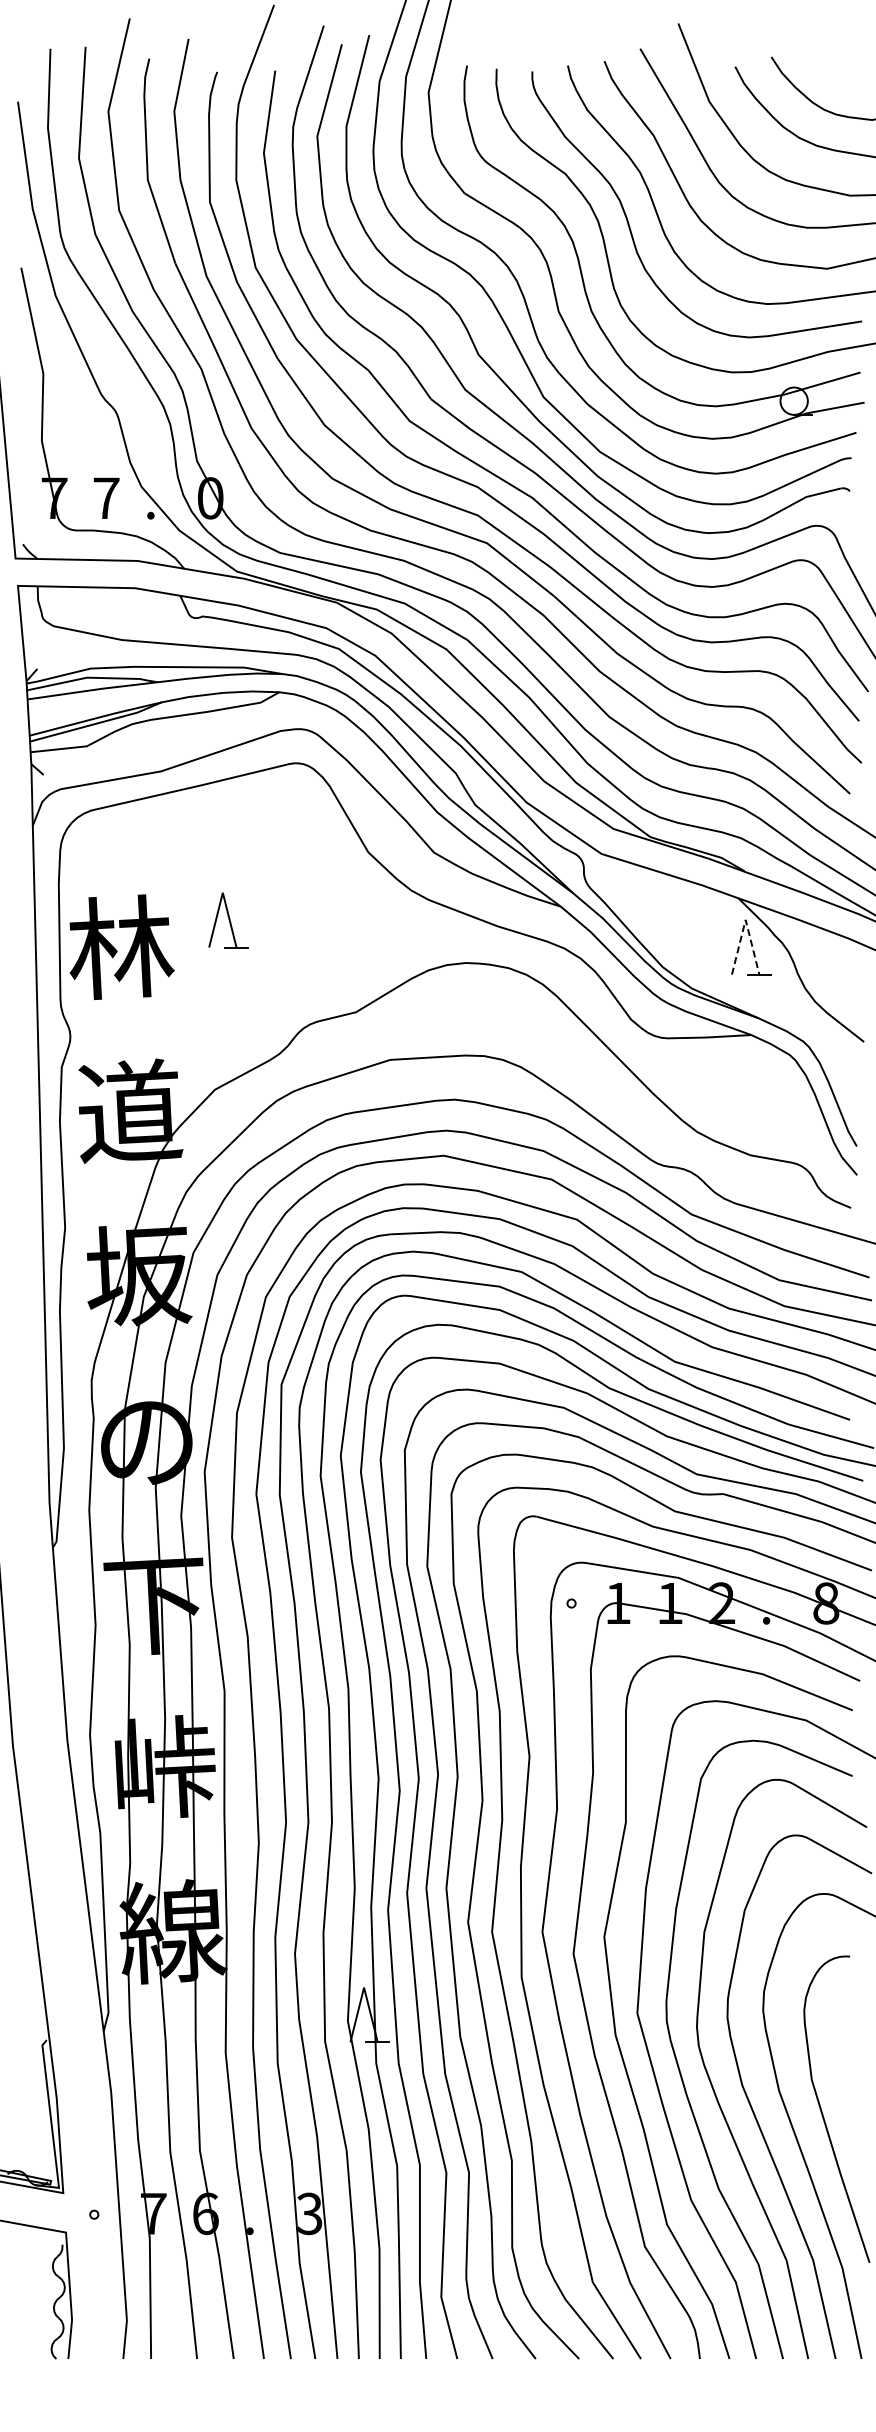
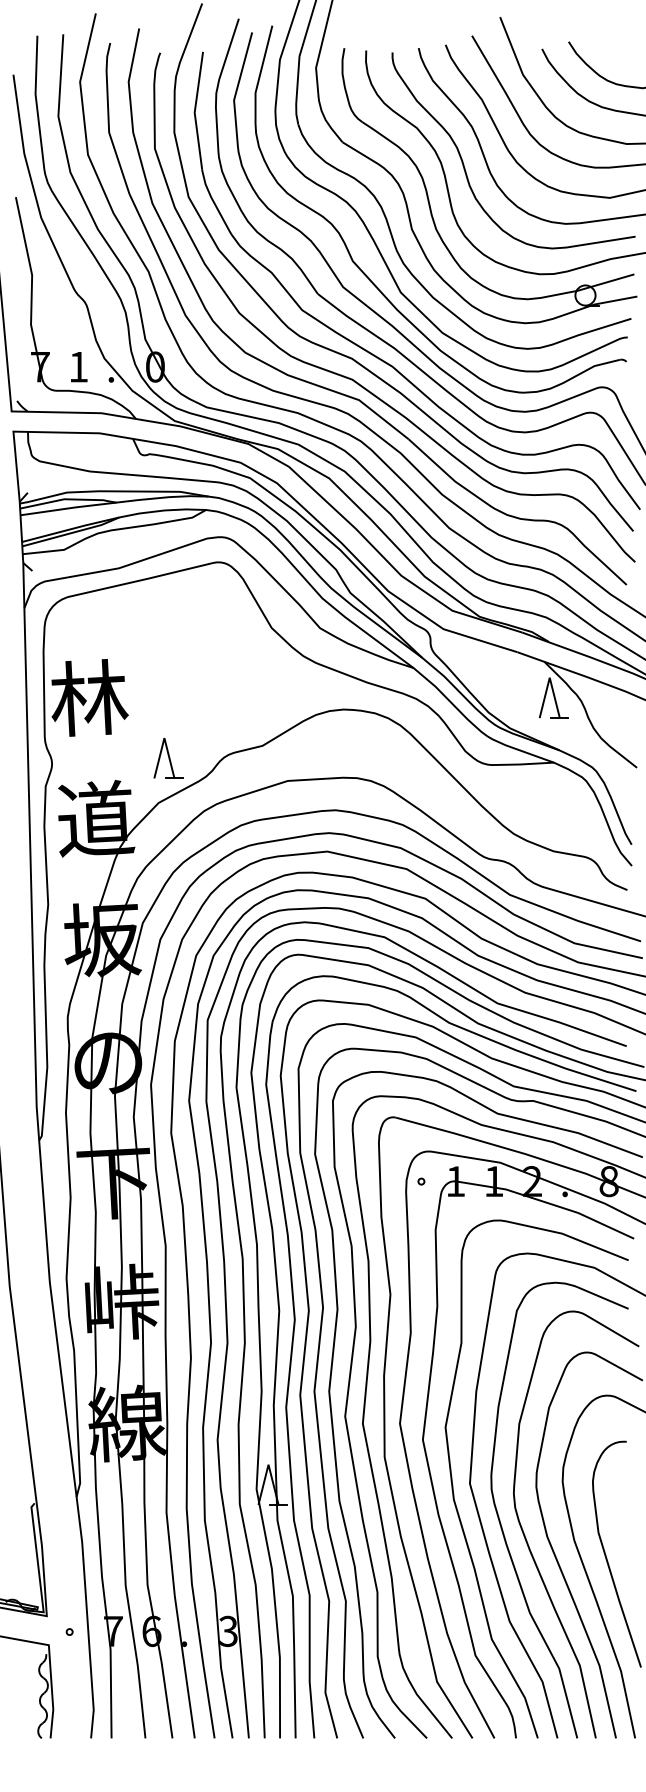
text: (106, 497) -> (78, 366), 7 -> 1
line: (745, 919) -> (549, 677), dashed -> solid
part: (228, 920) -> (168, 758), moved

